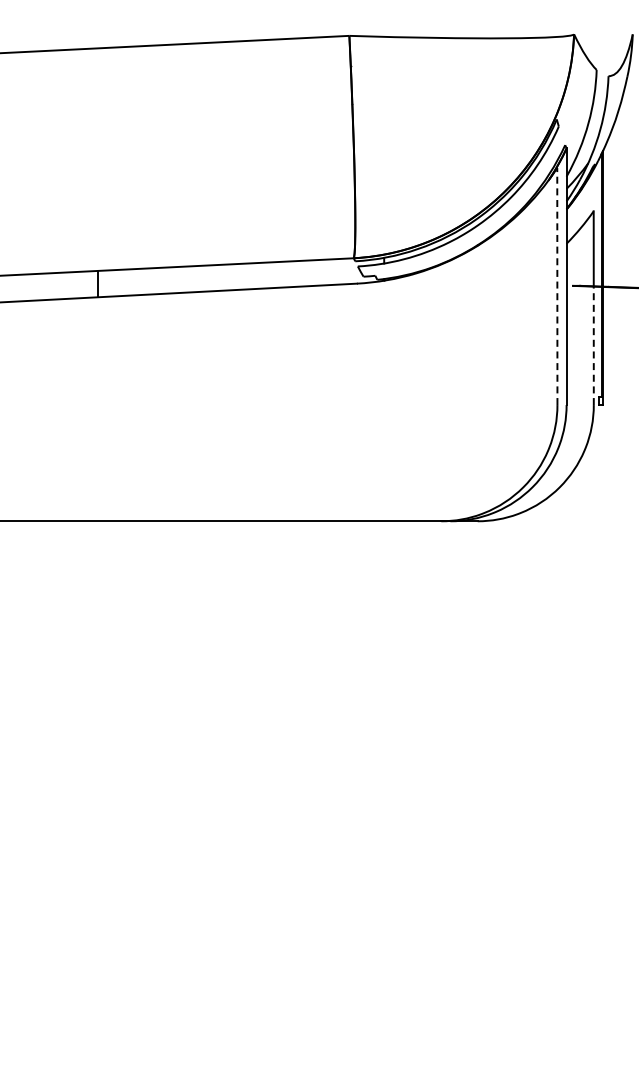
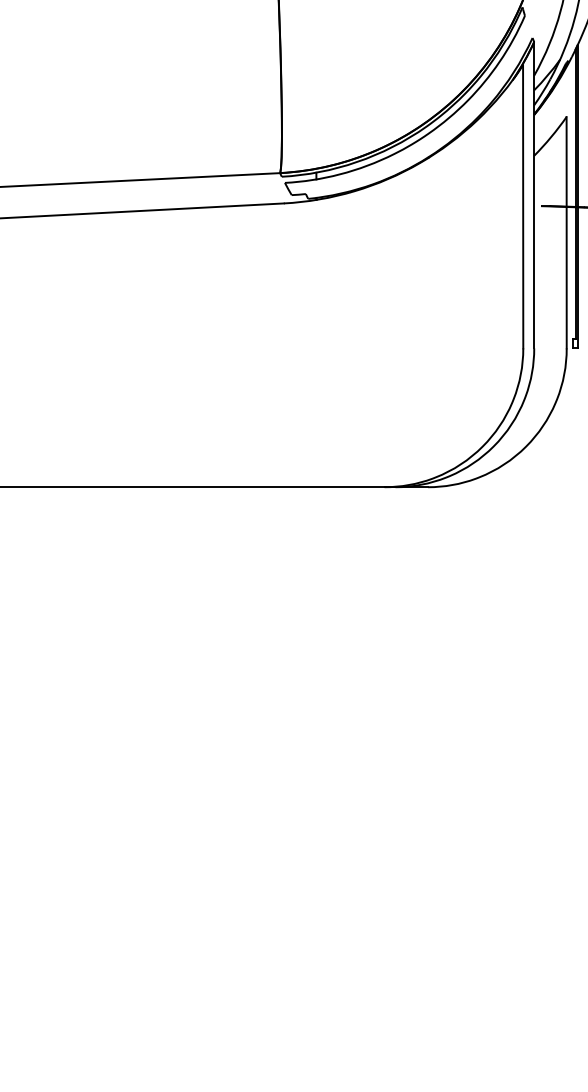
line: (557, 286) -> (523, 206), dashed -> solid
line: (593, 345) -> (566, 277), dashed -> solid

